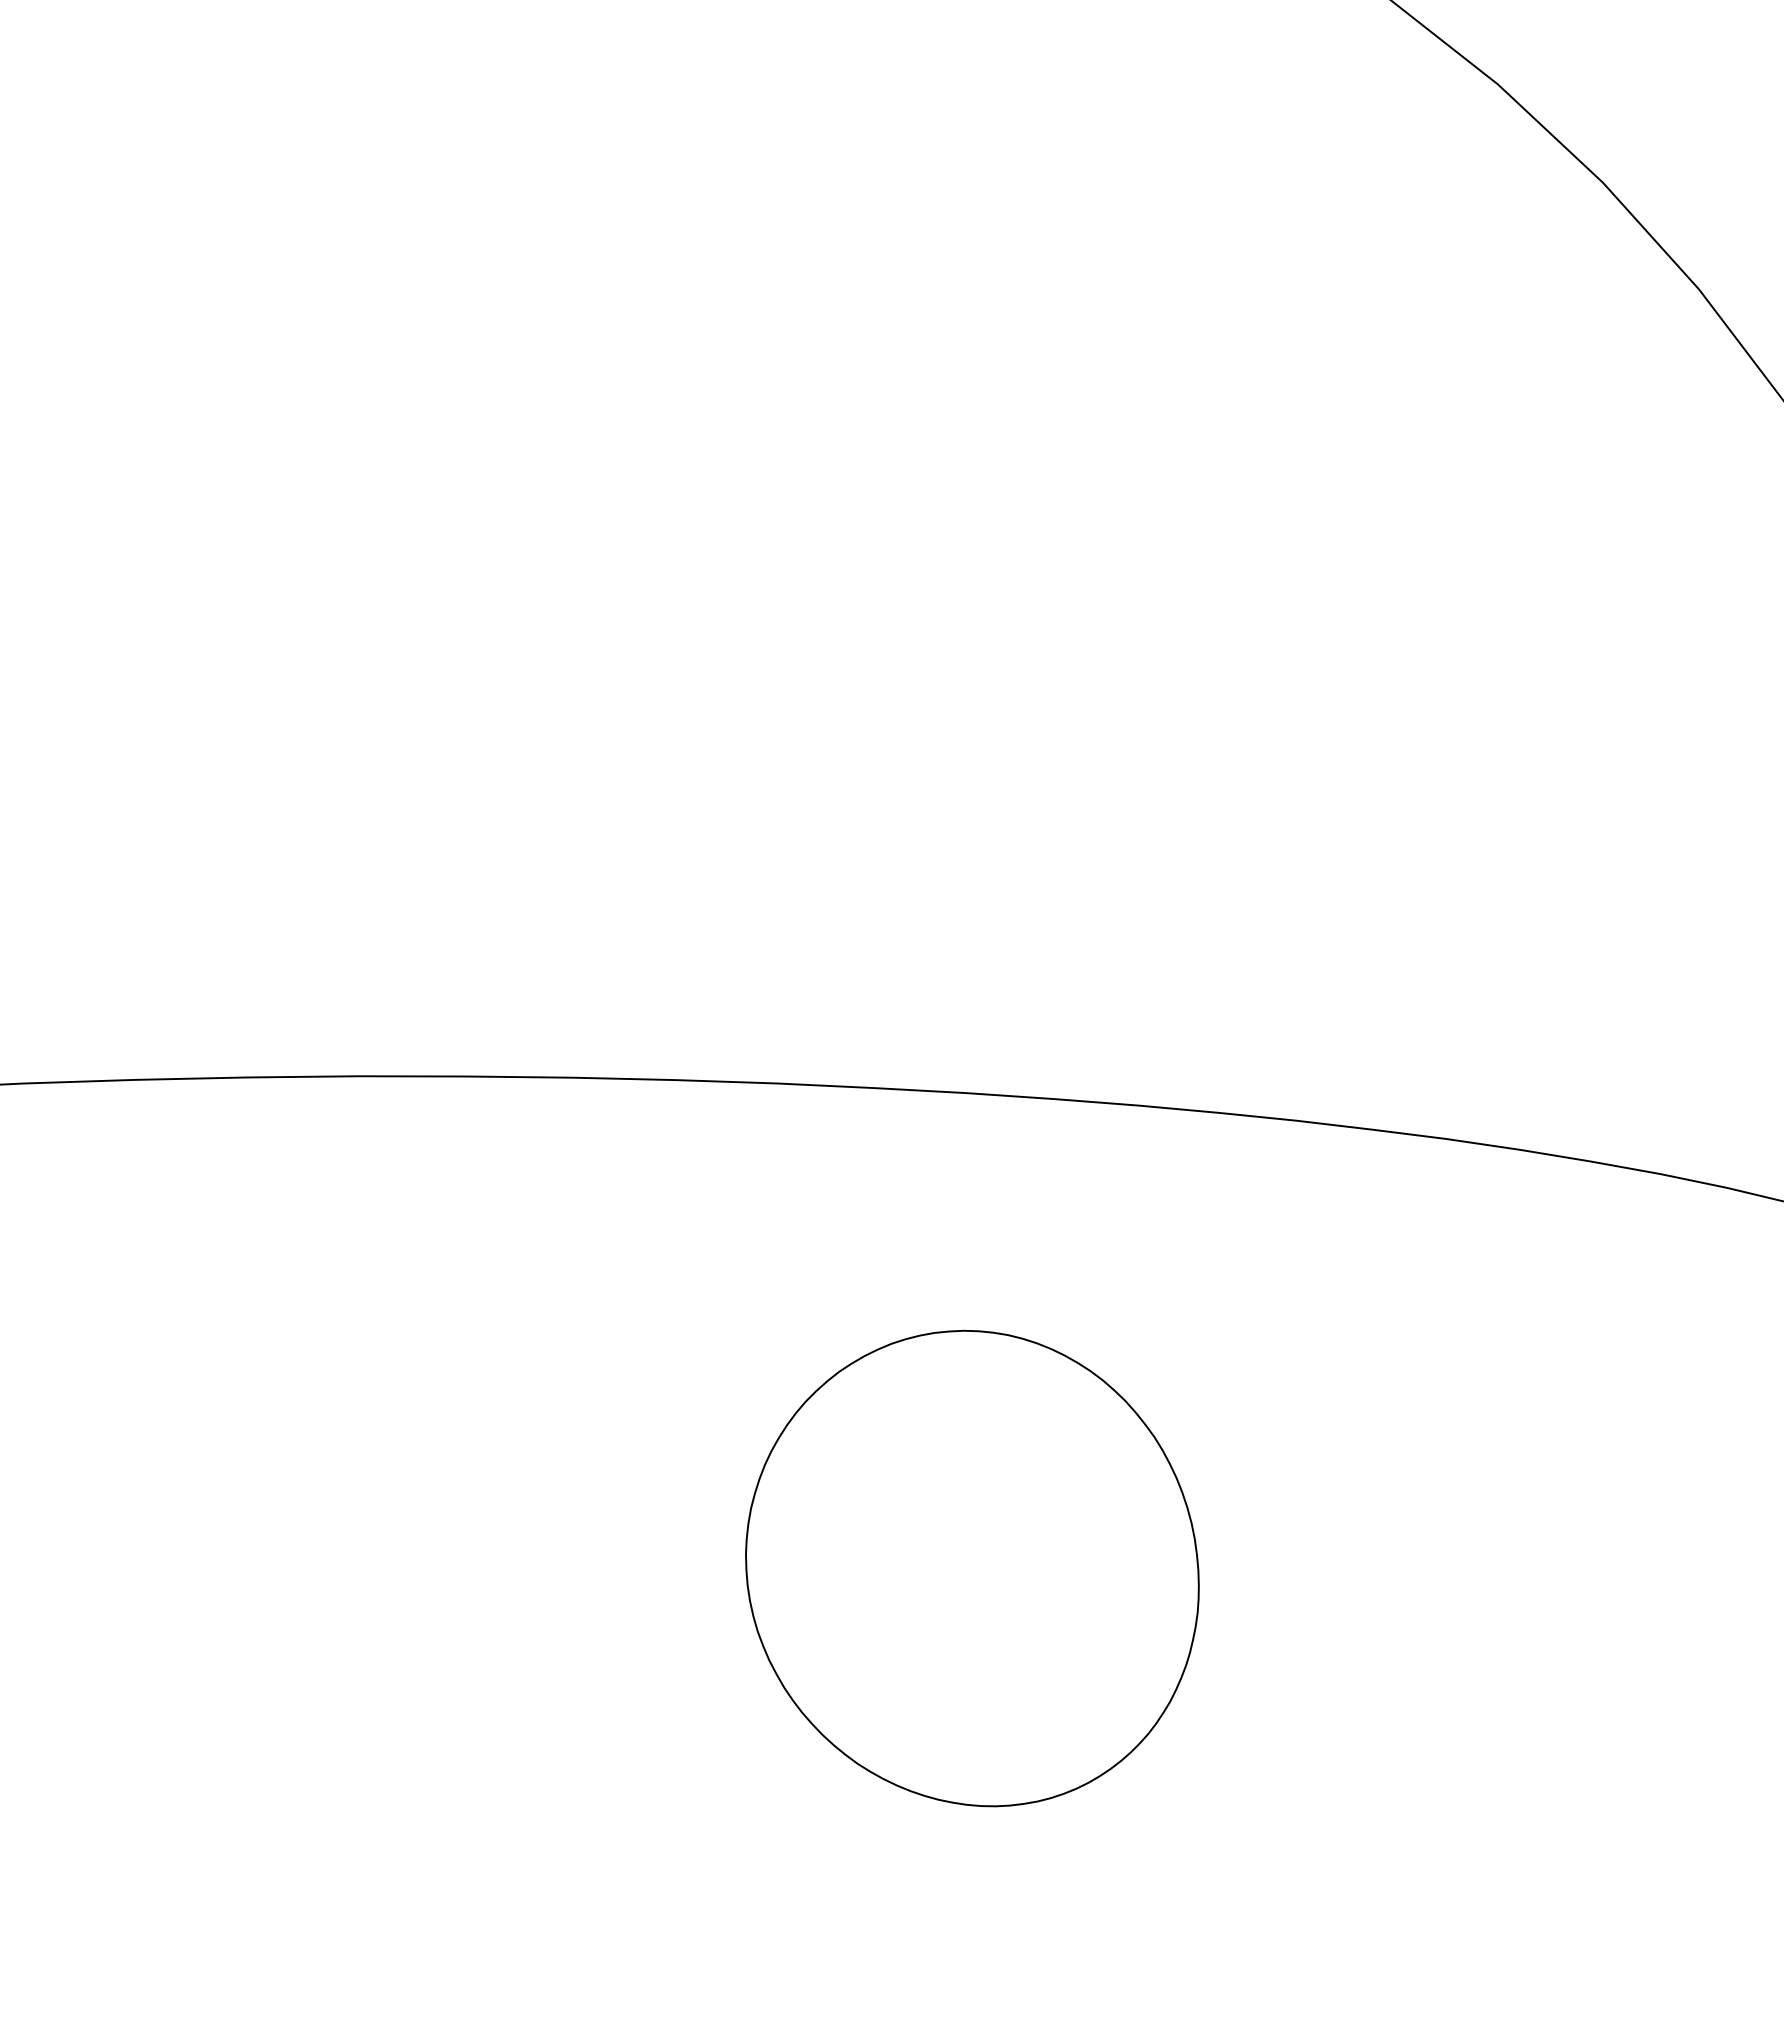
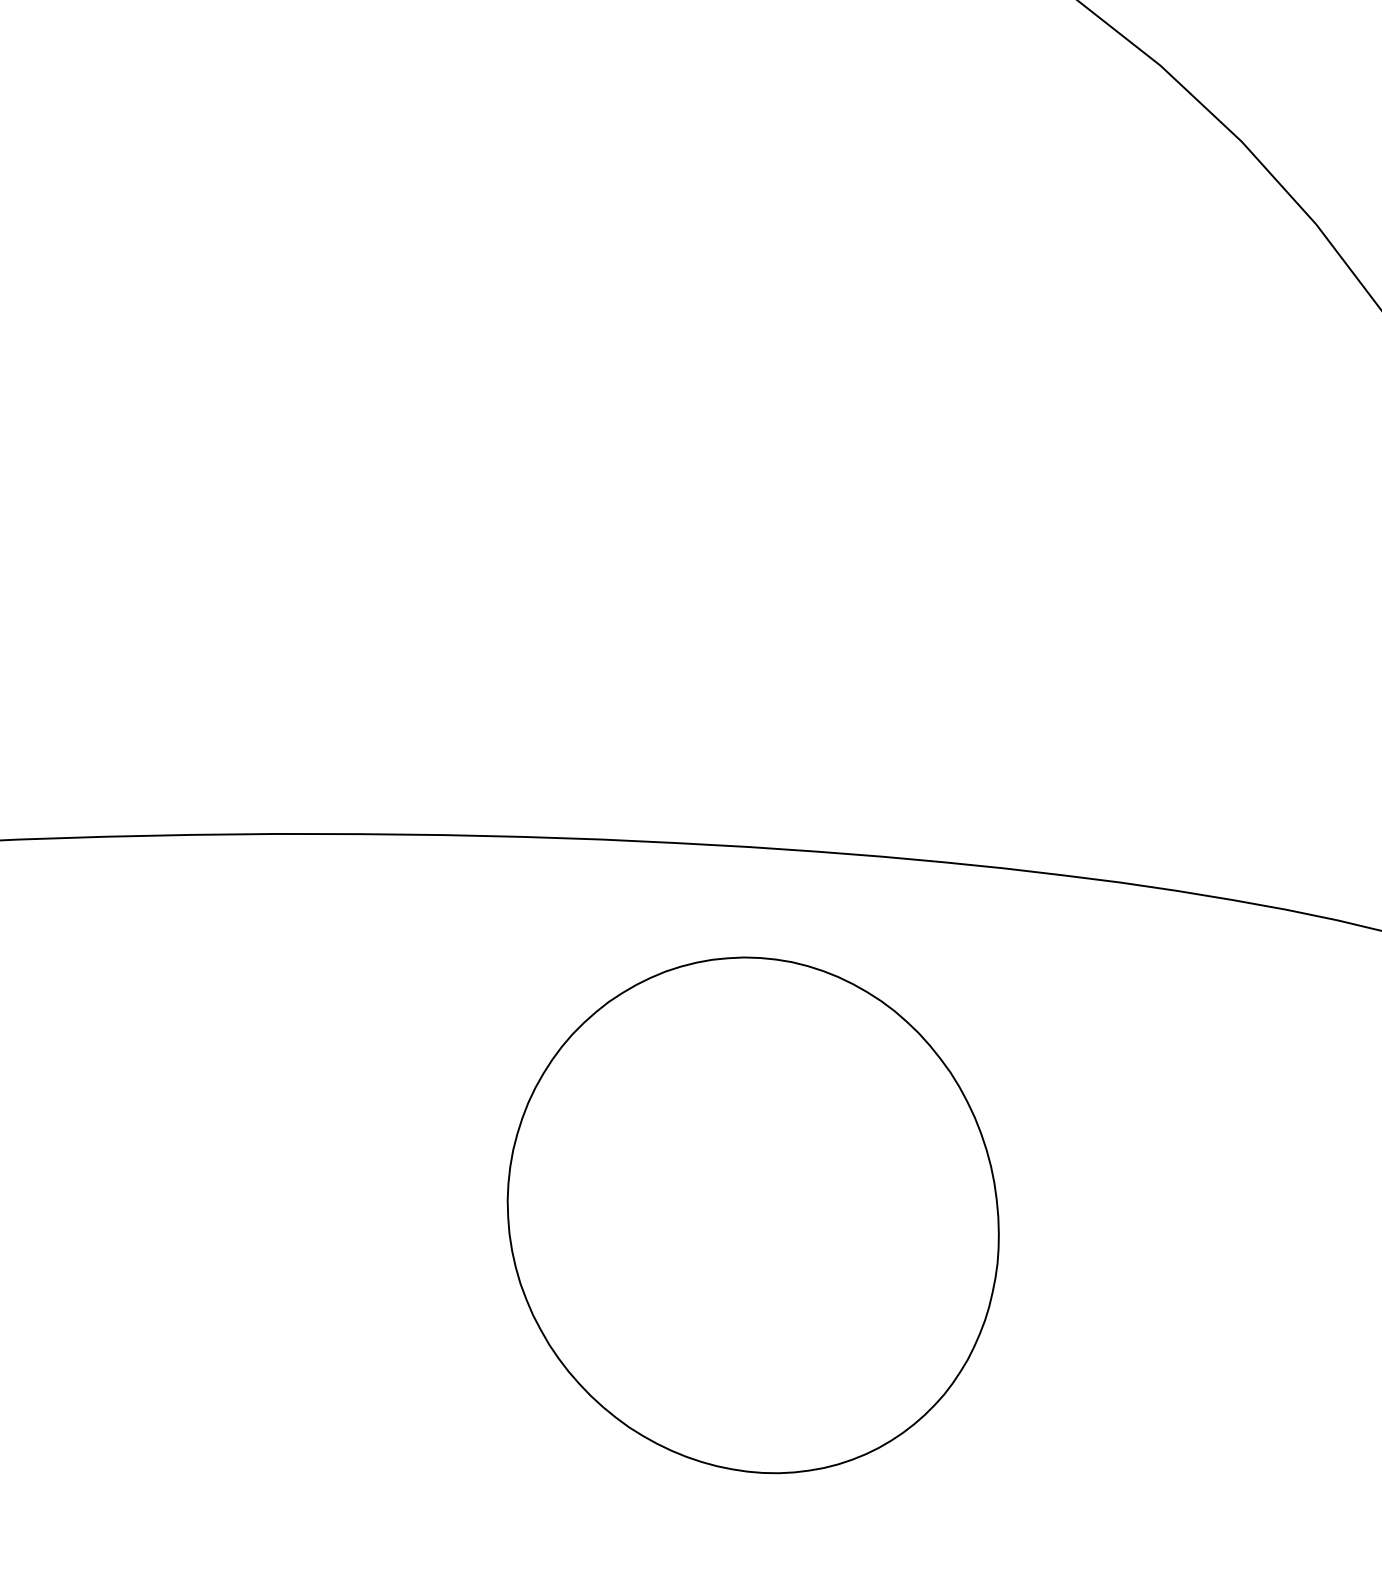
part: (972, 1568) -> (753, 1215), size x1.4

